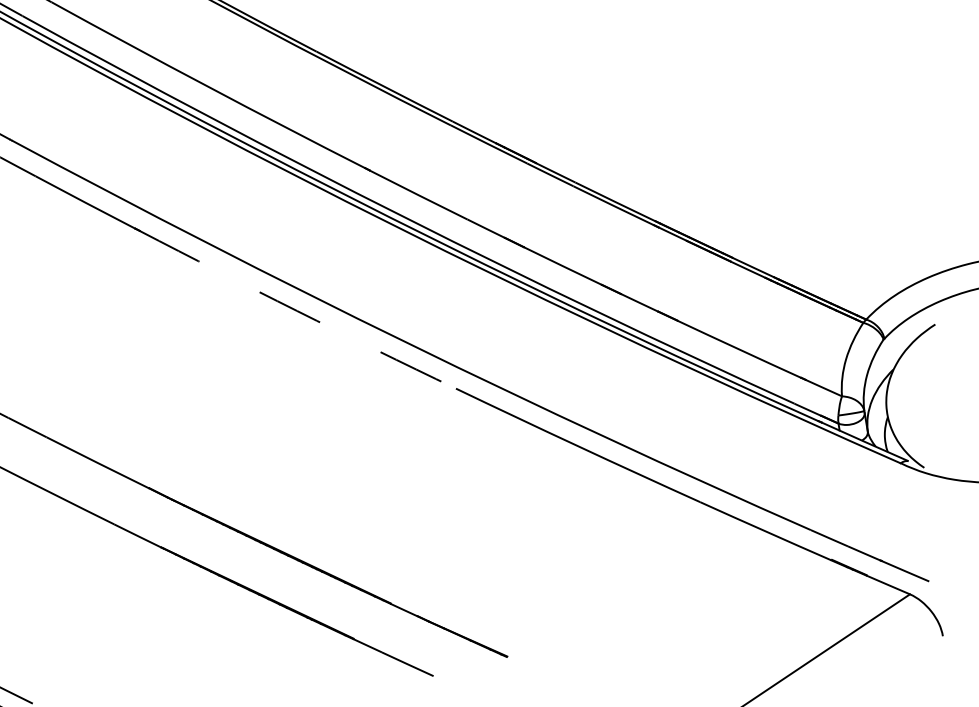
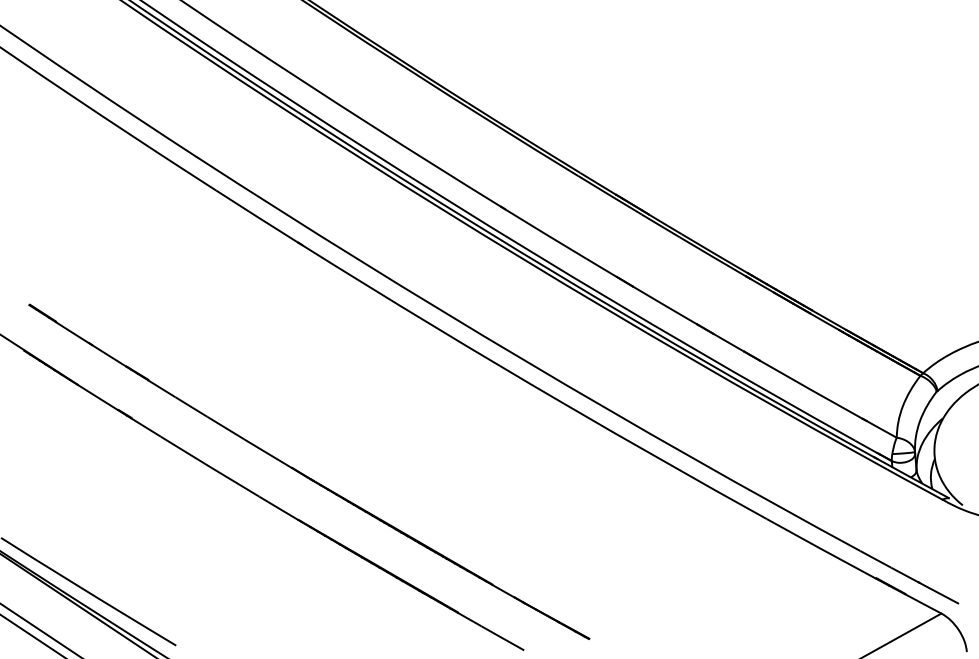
arc: (297, 311) -> (432, 325), dashed -> solid

